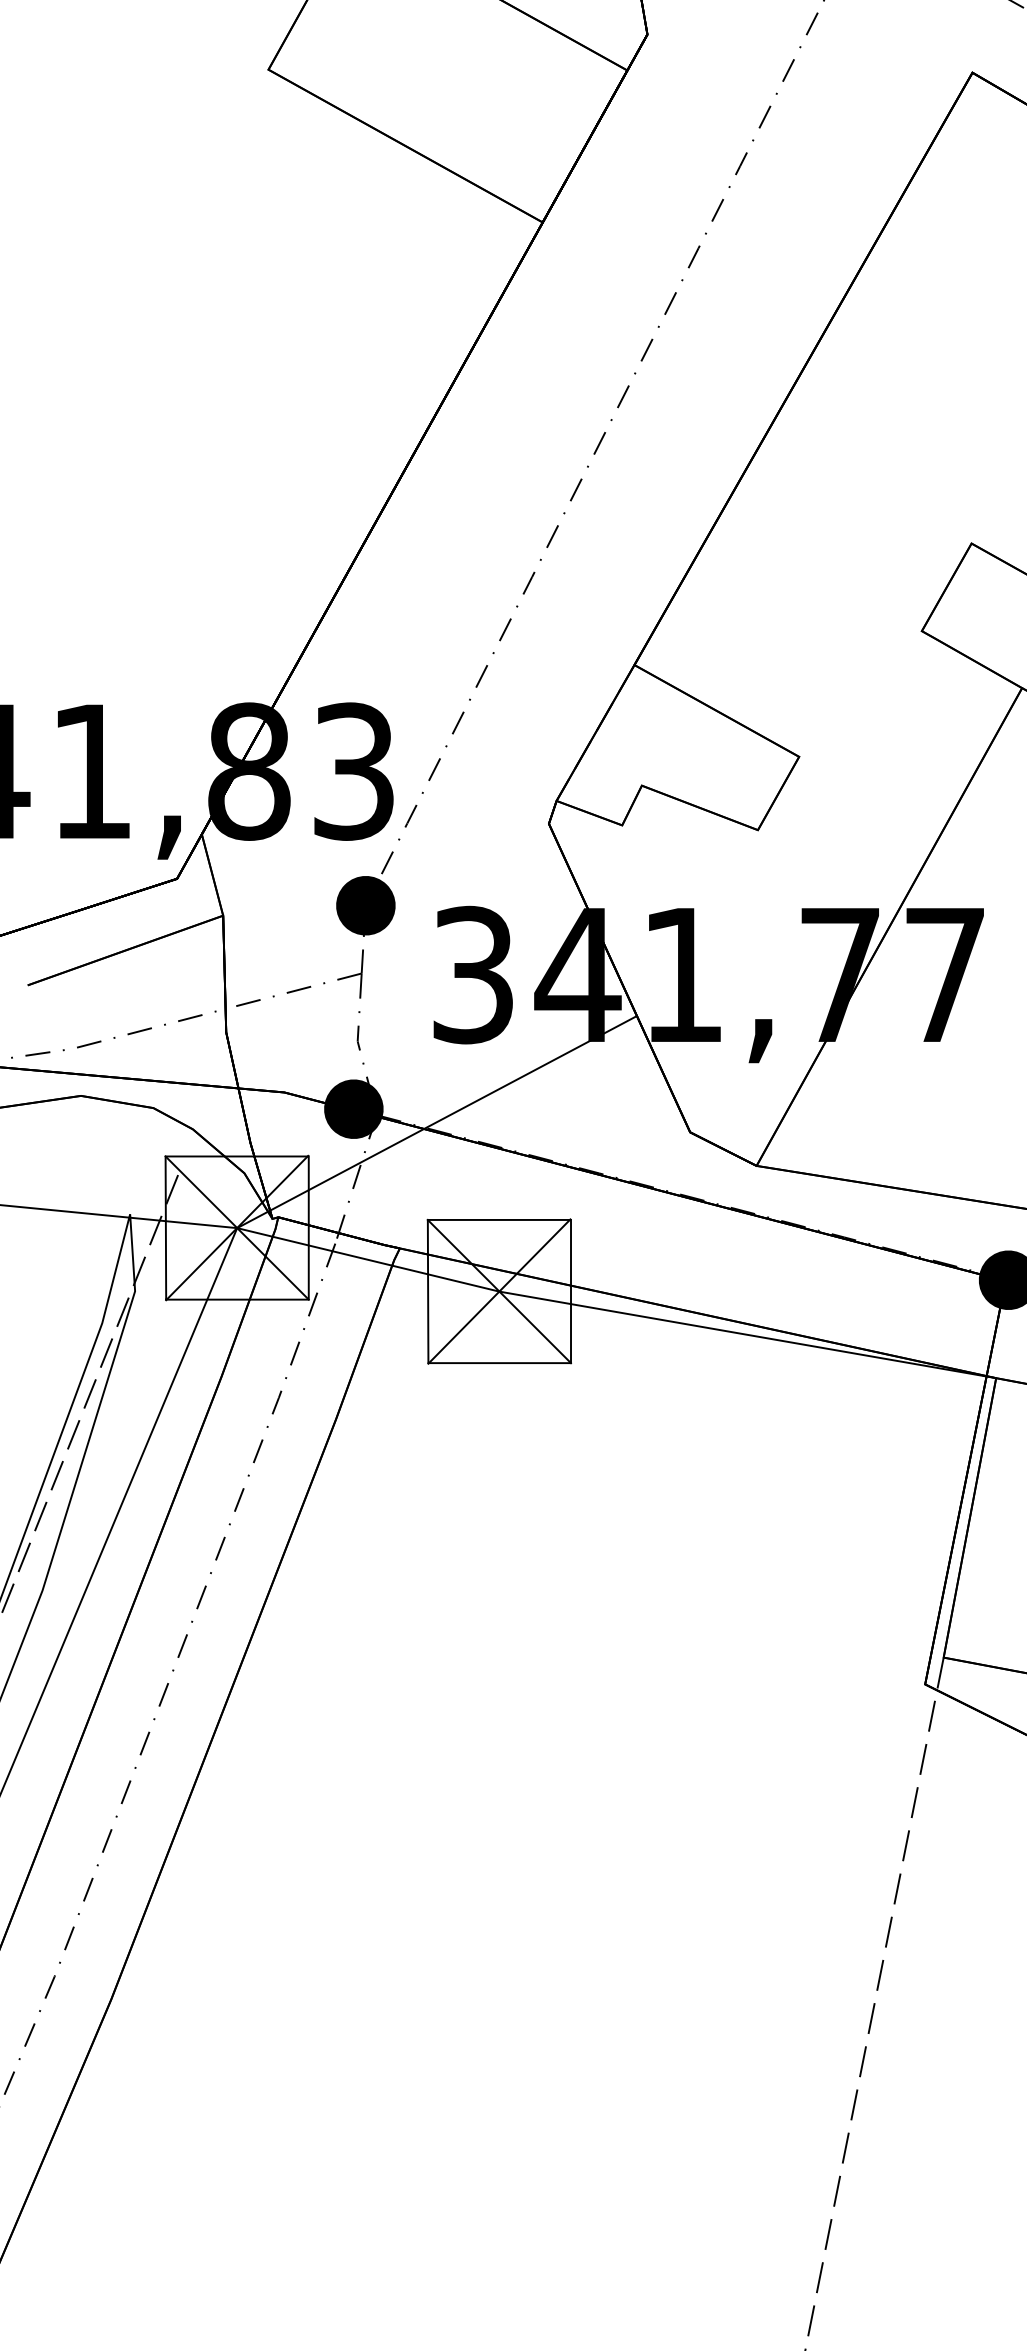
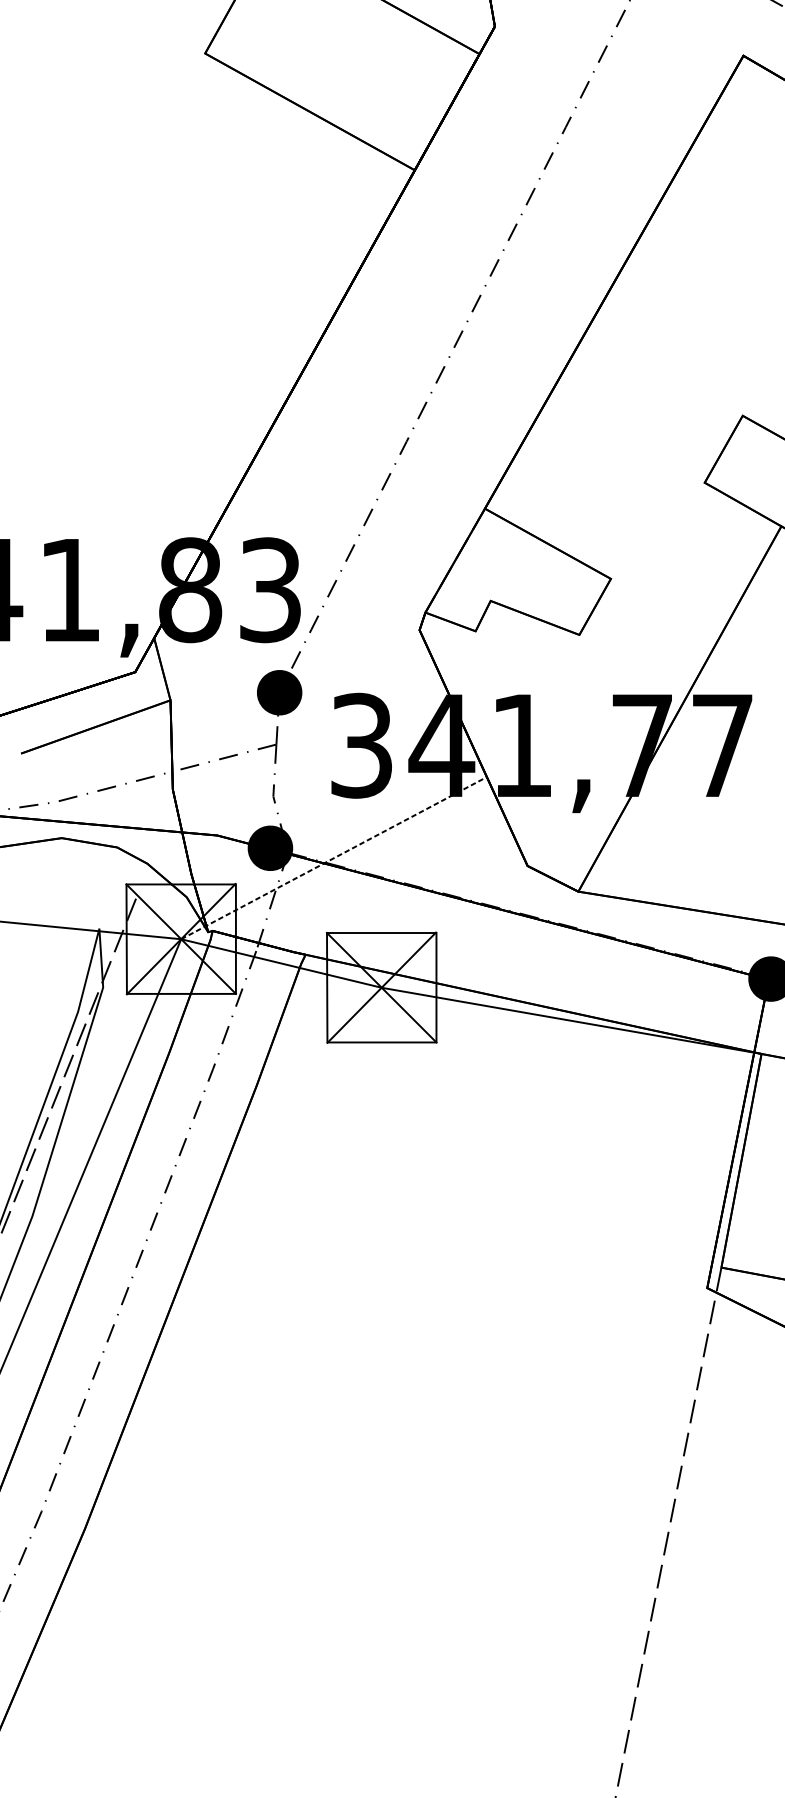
line: (437, 1121) -> (334, 857), solid -> dashed

